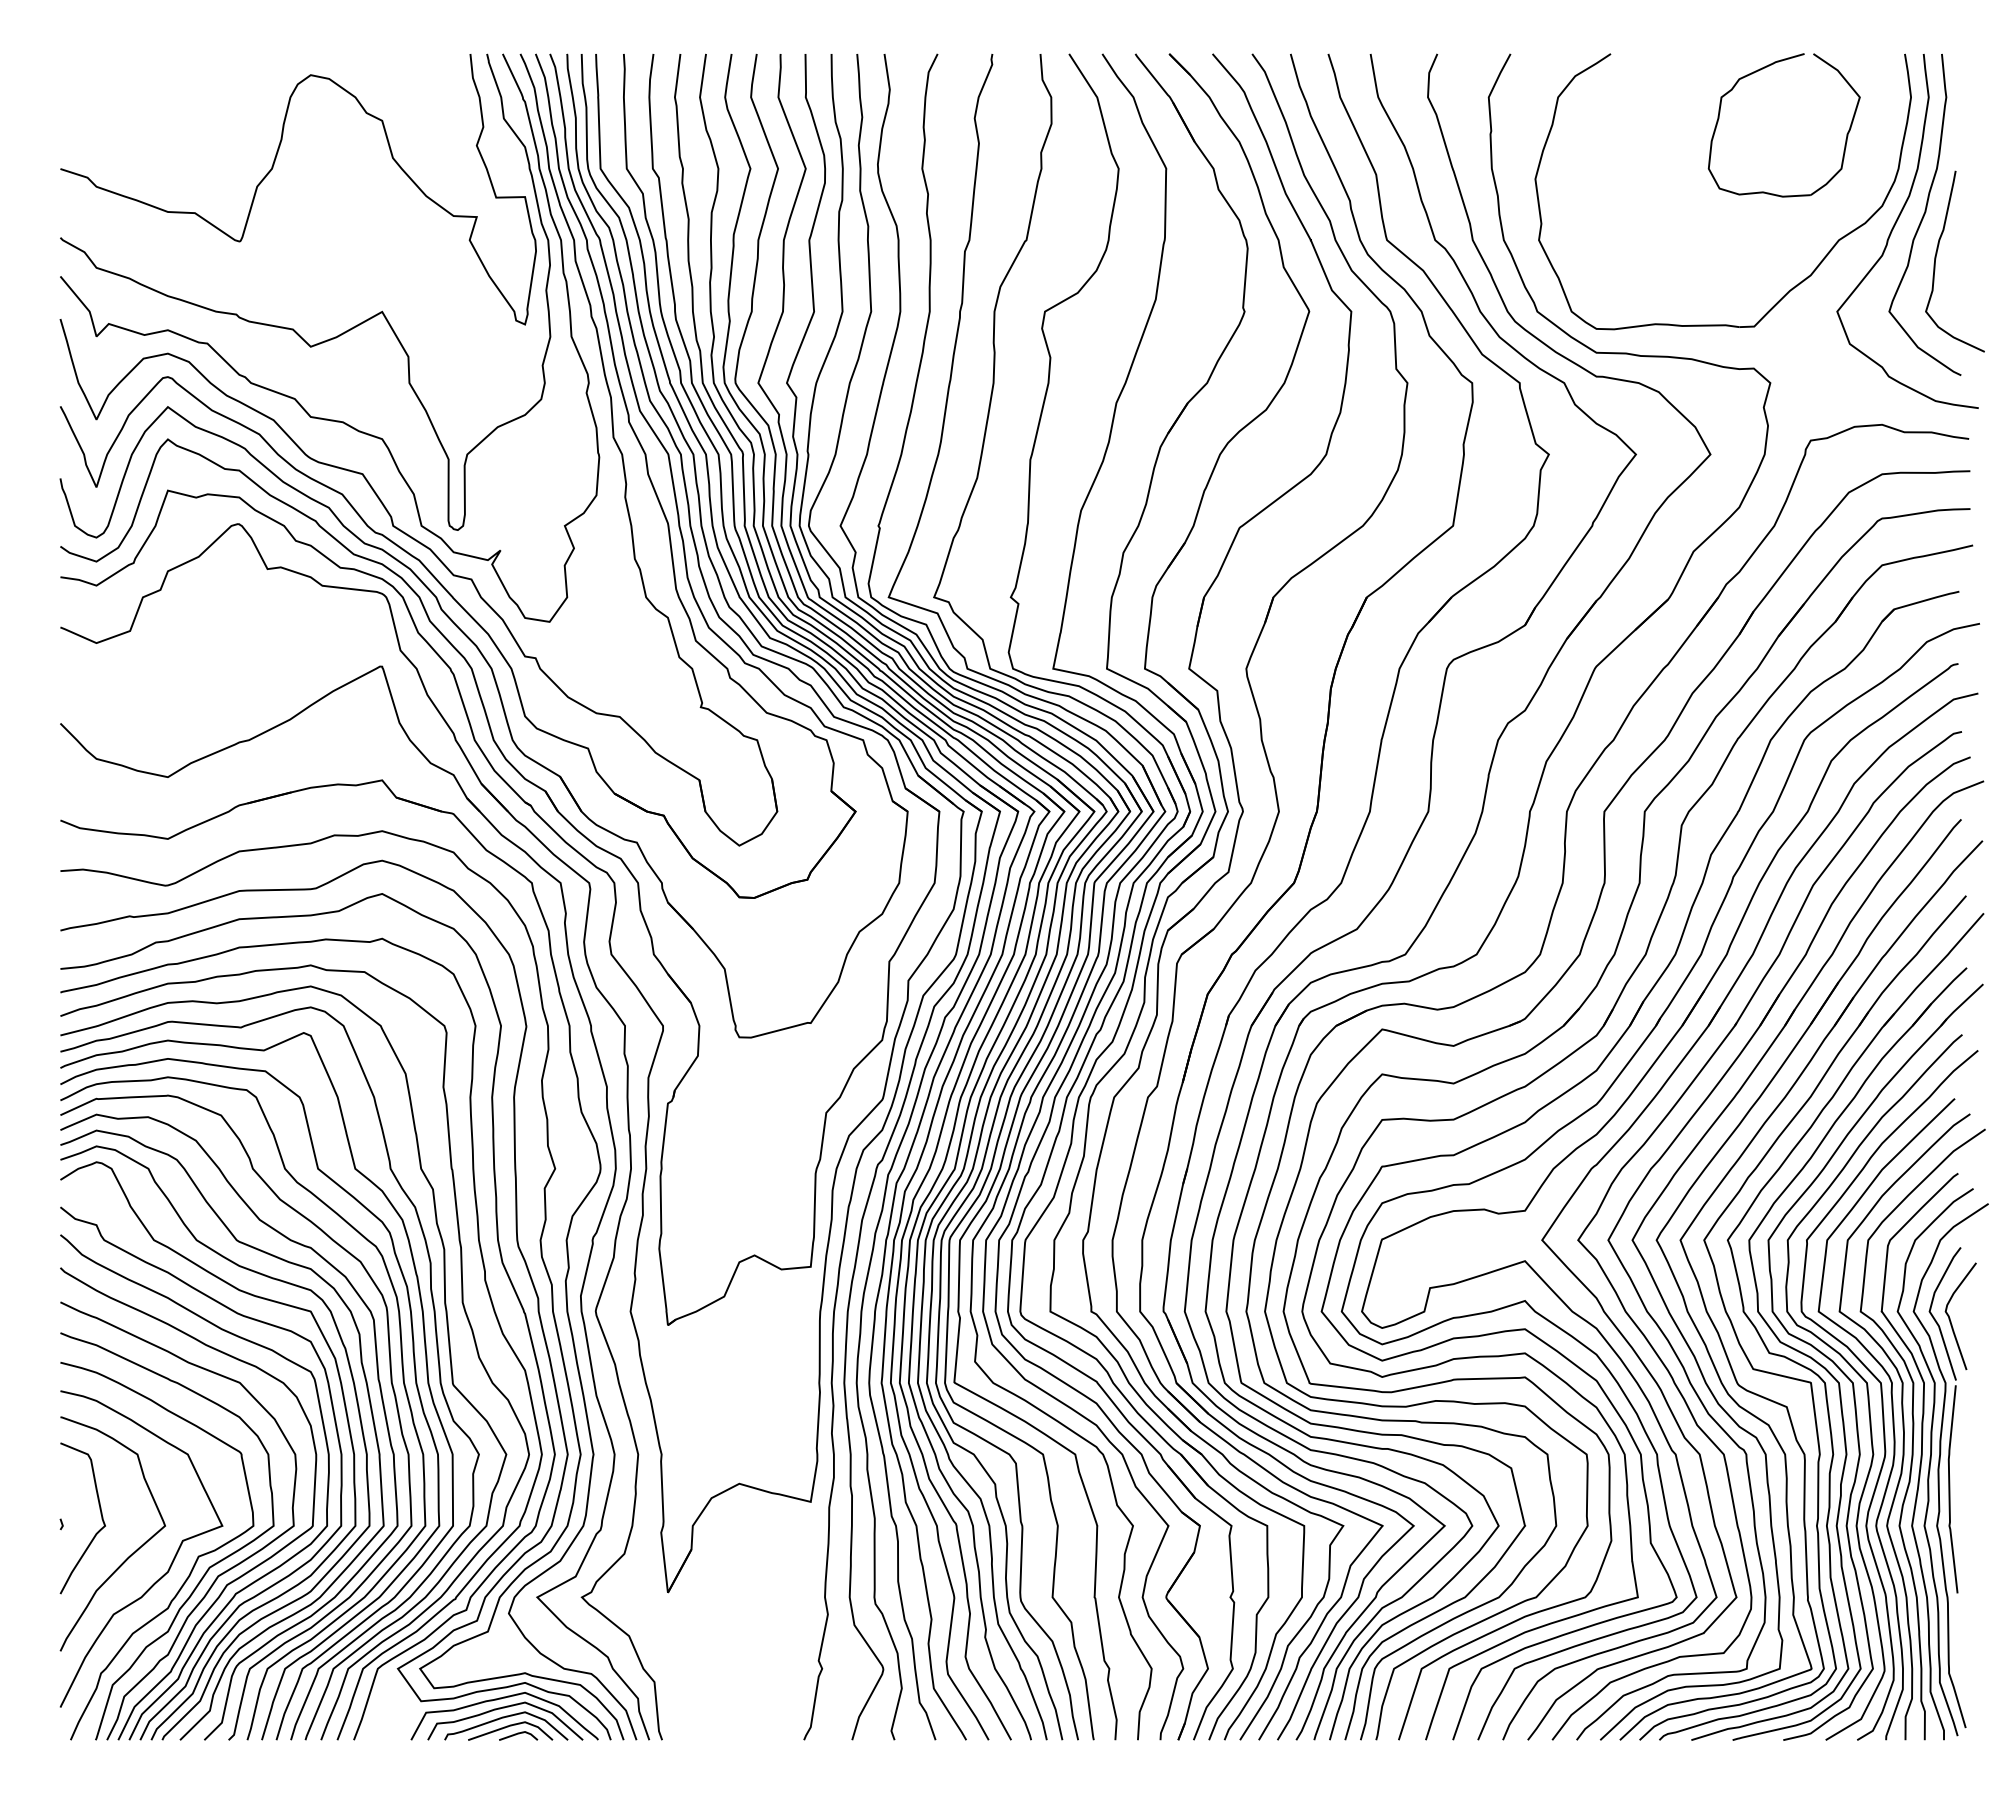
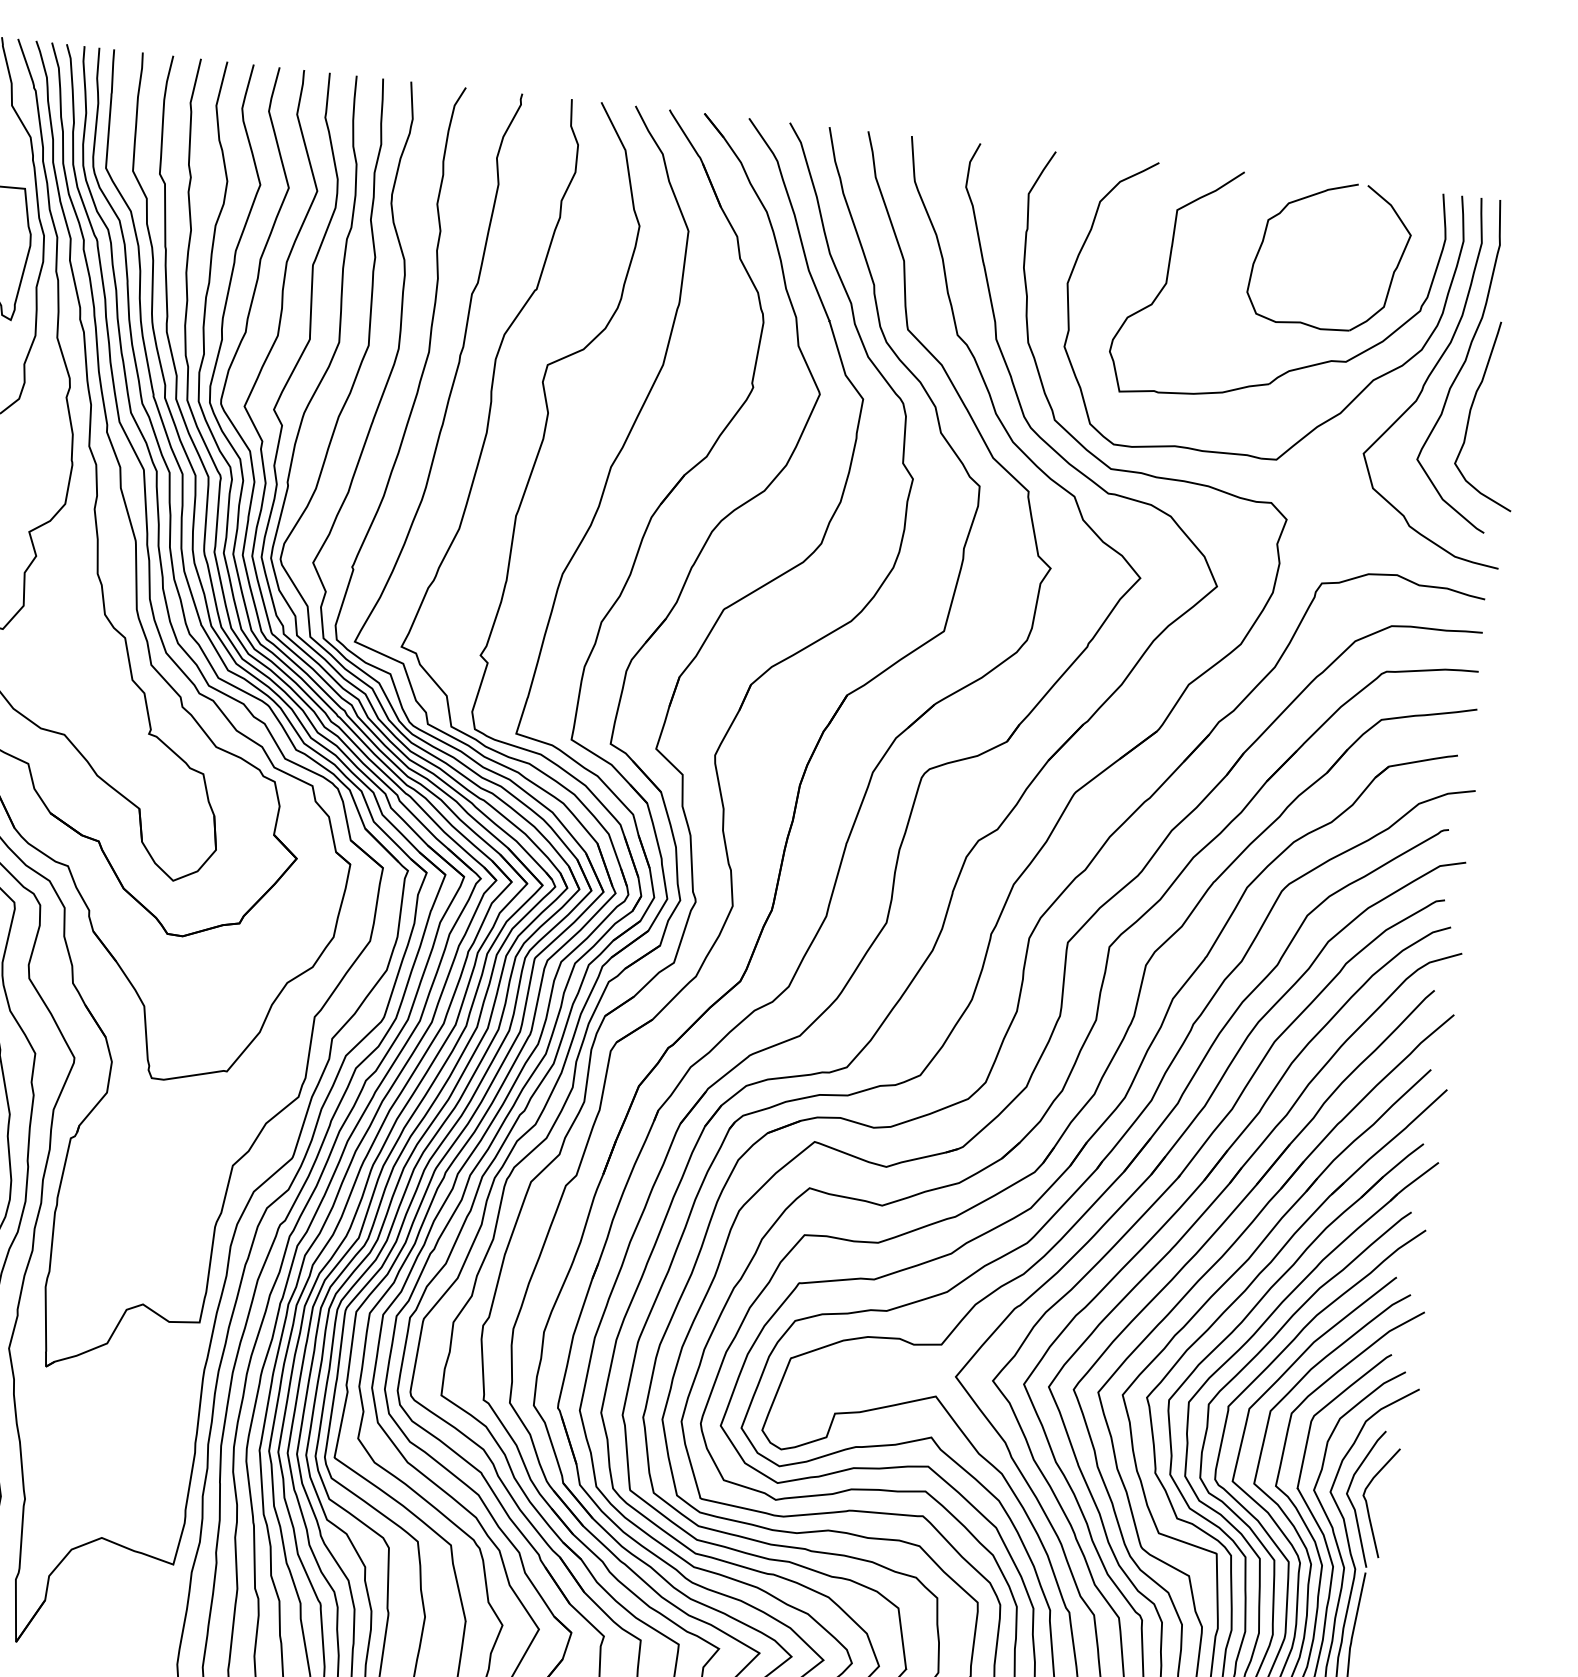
part: (1766, 235) -> (1299, 367), added

